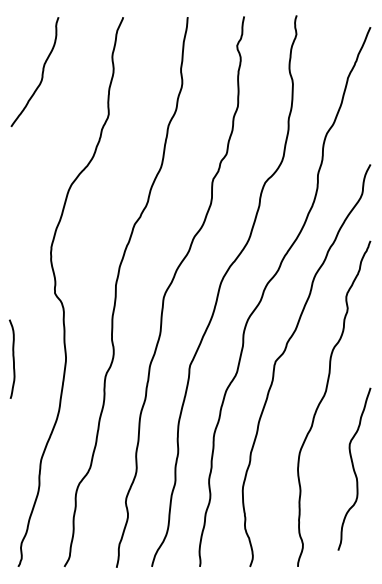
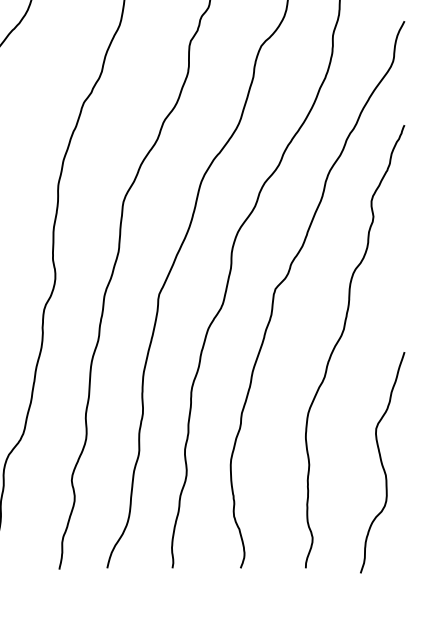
curve: (354, 468) -> (382, 461), moved

